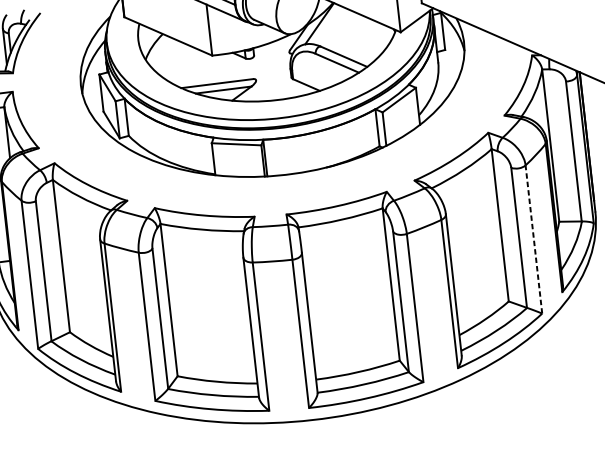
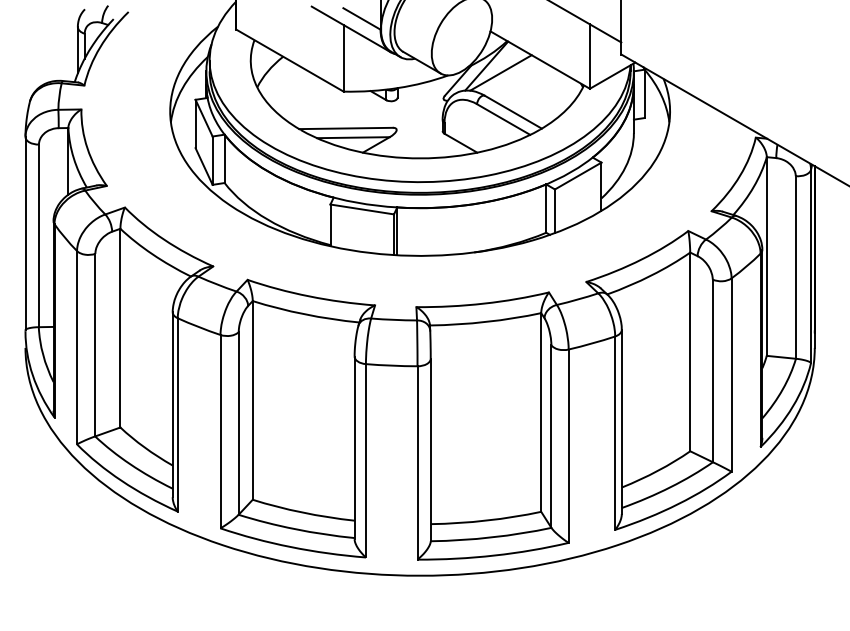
line: (330, 27) -> (500, 72), added
line: (533, 239) -> (731, 375), dashed -> solid

